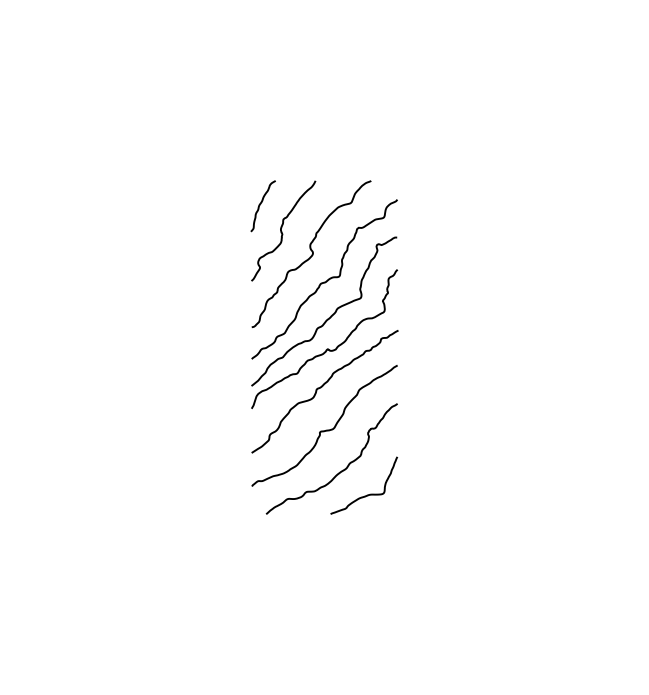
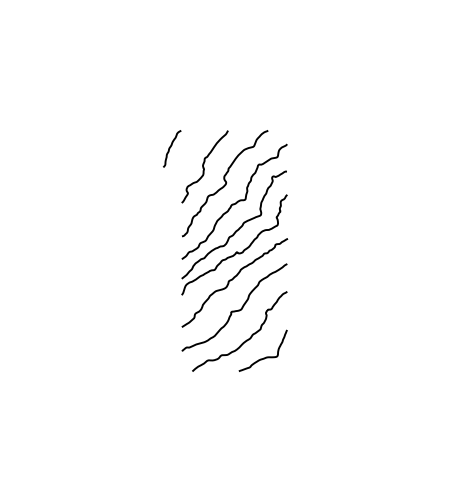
curve: (262, 204) -> (171, 147), moved

